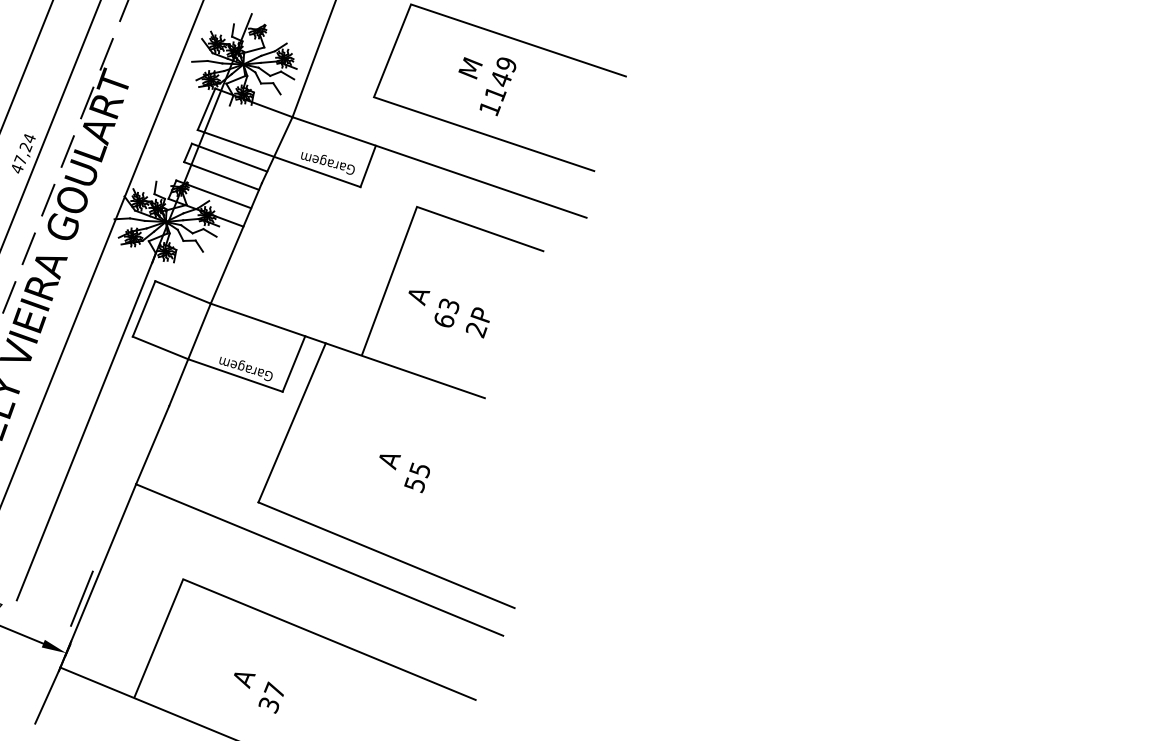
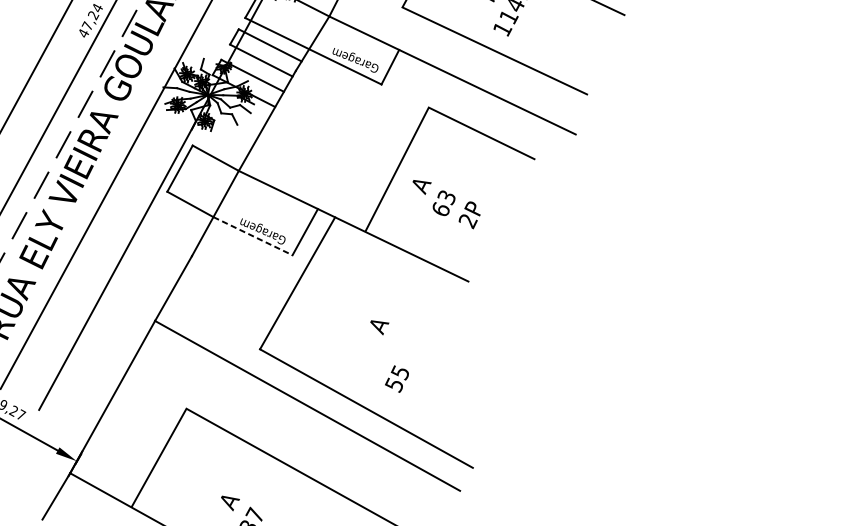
line: (235, 375) -> (253, 236), solid -> dashed
text: (416, 477) -> (396, 378), moved
line: (81, 598) -> (95, 415), removed

